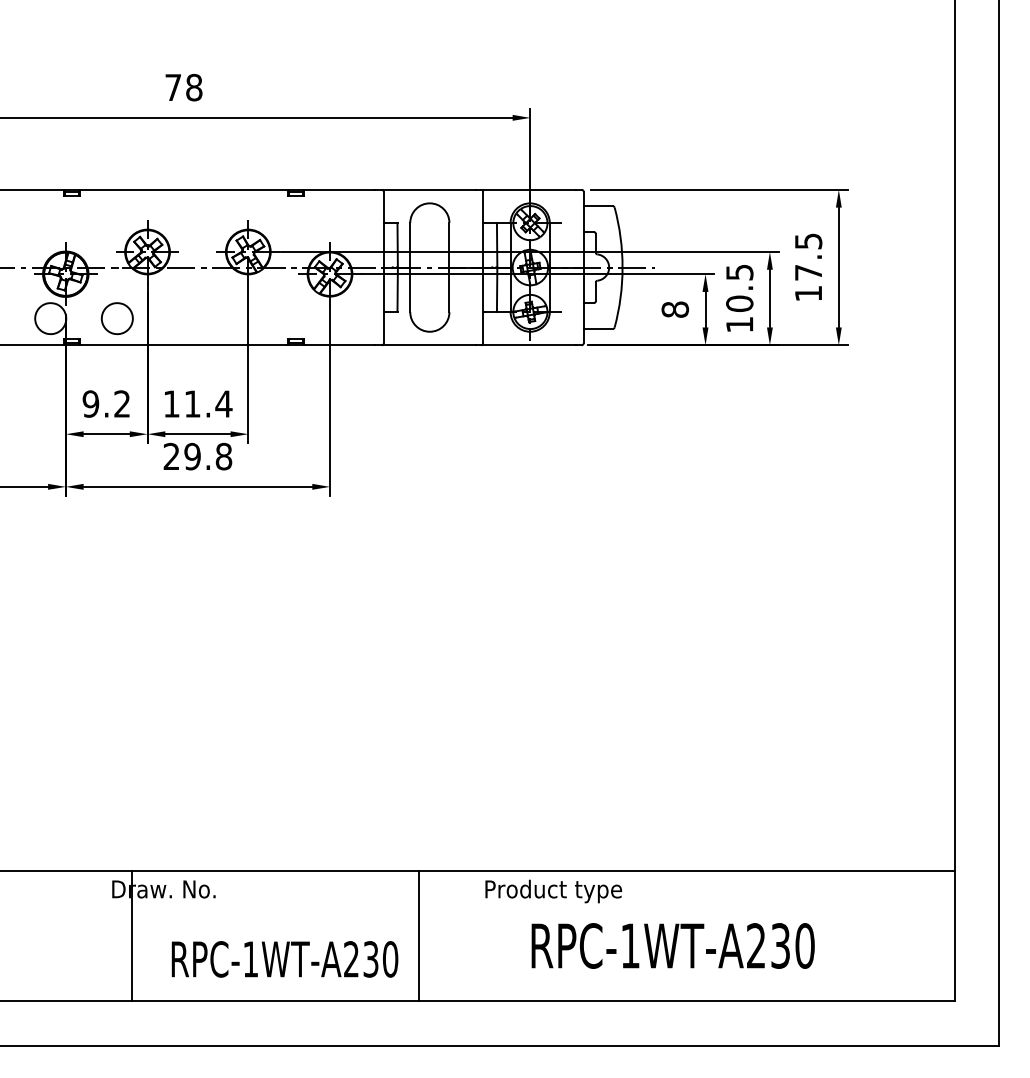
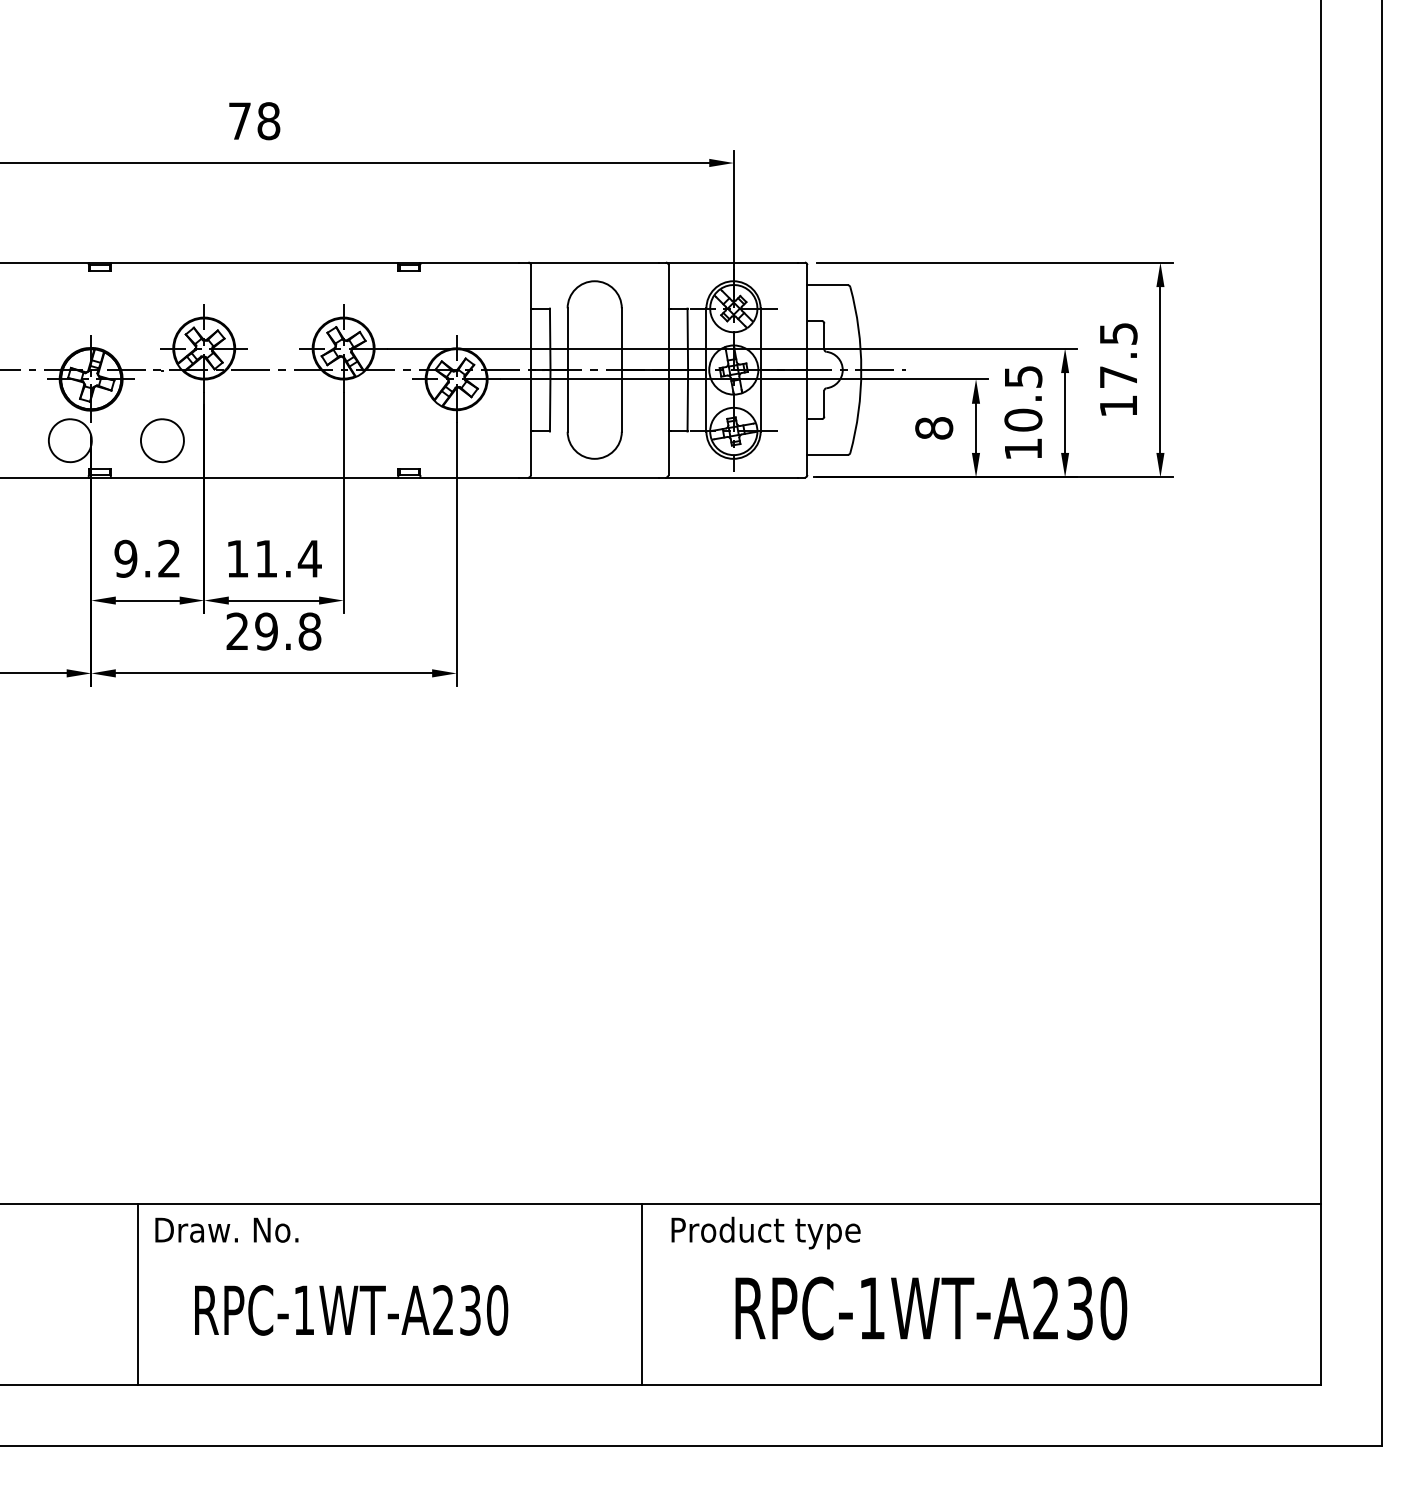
line: (131, 935) -> (137, 1293), moved
line: (418, 935) -> (641, 1293), moved
text: (284, 959) -> (350, 1310), moved

